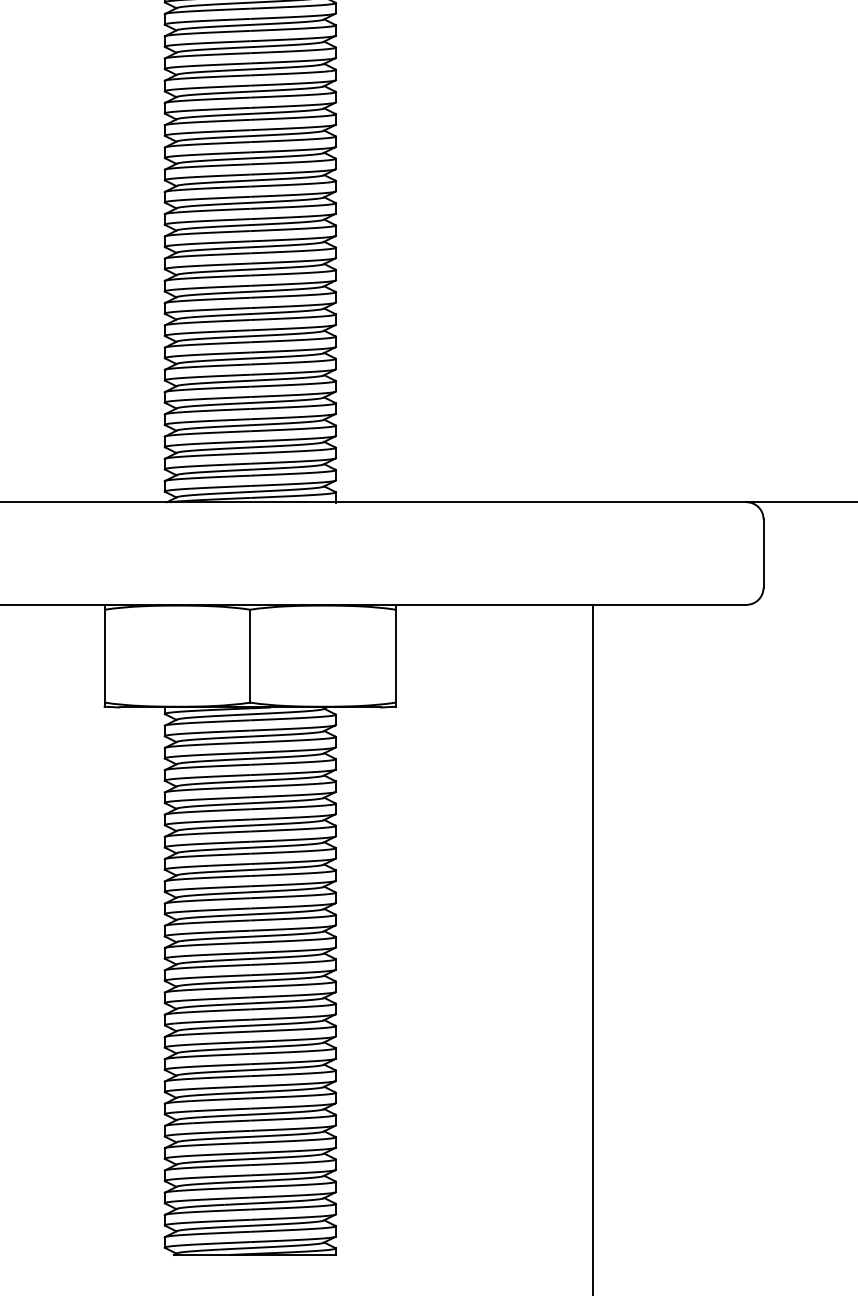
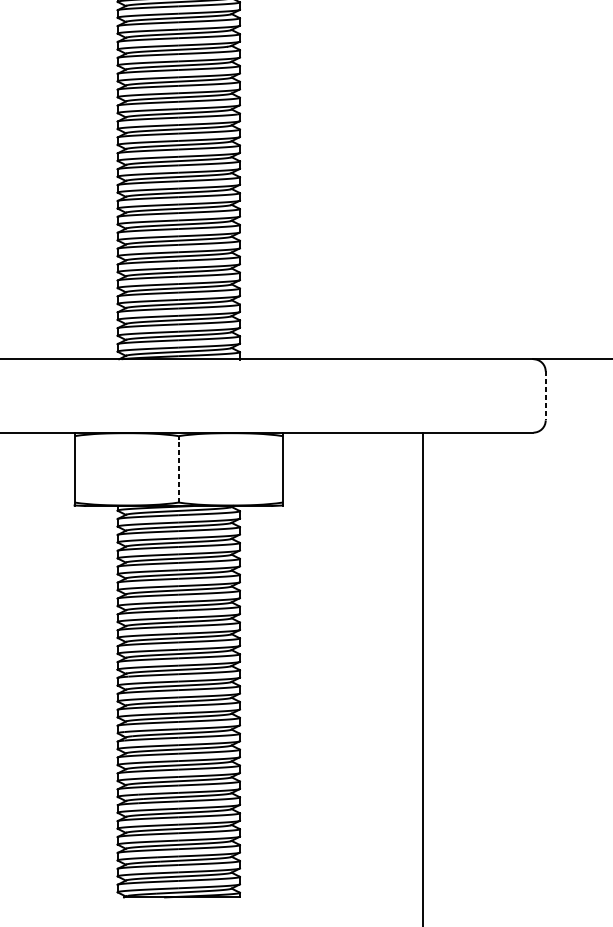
line: (763, 554) -> (545, 396), solid -> dashed
line: (250, 655) -> (178, 468), solid -> dashed

